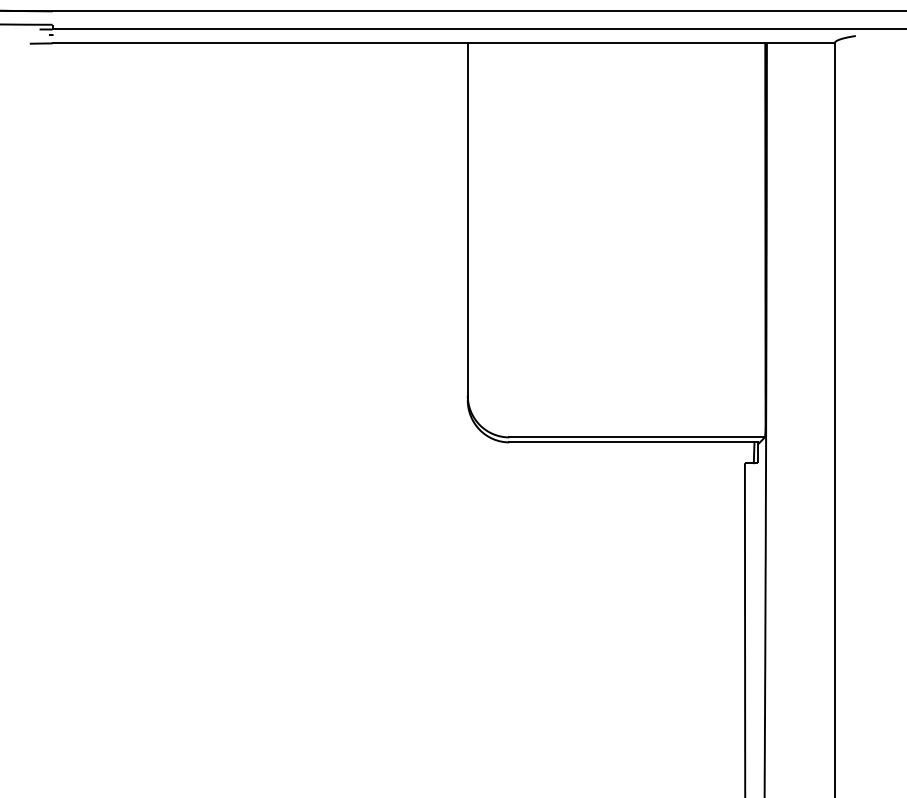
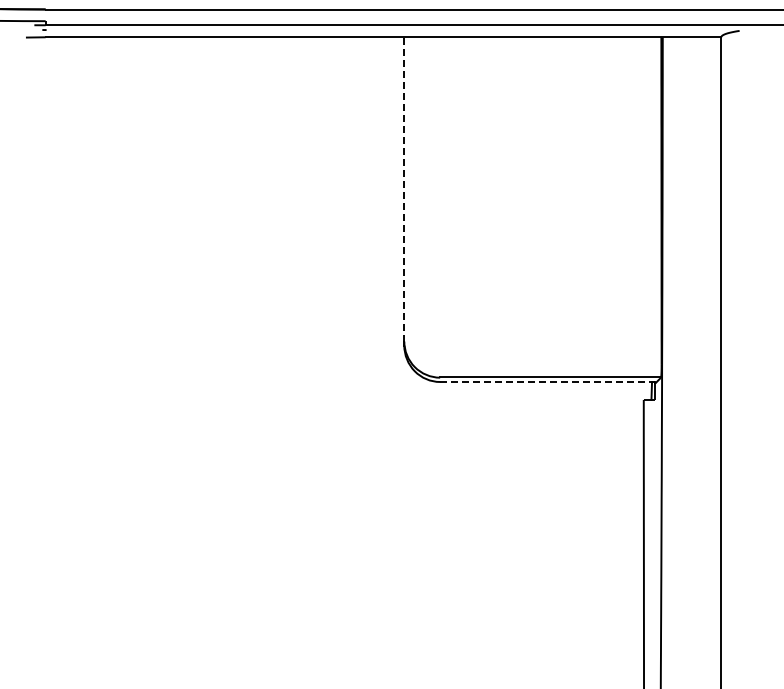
line: (467, 218) -> (404, 188), solid -> dashed
line: (633, 442) -> (547, 382), solid -> dashed

